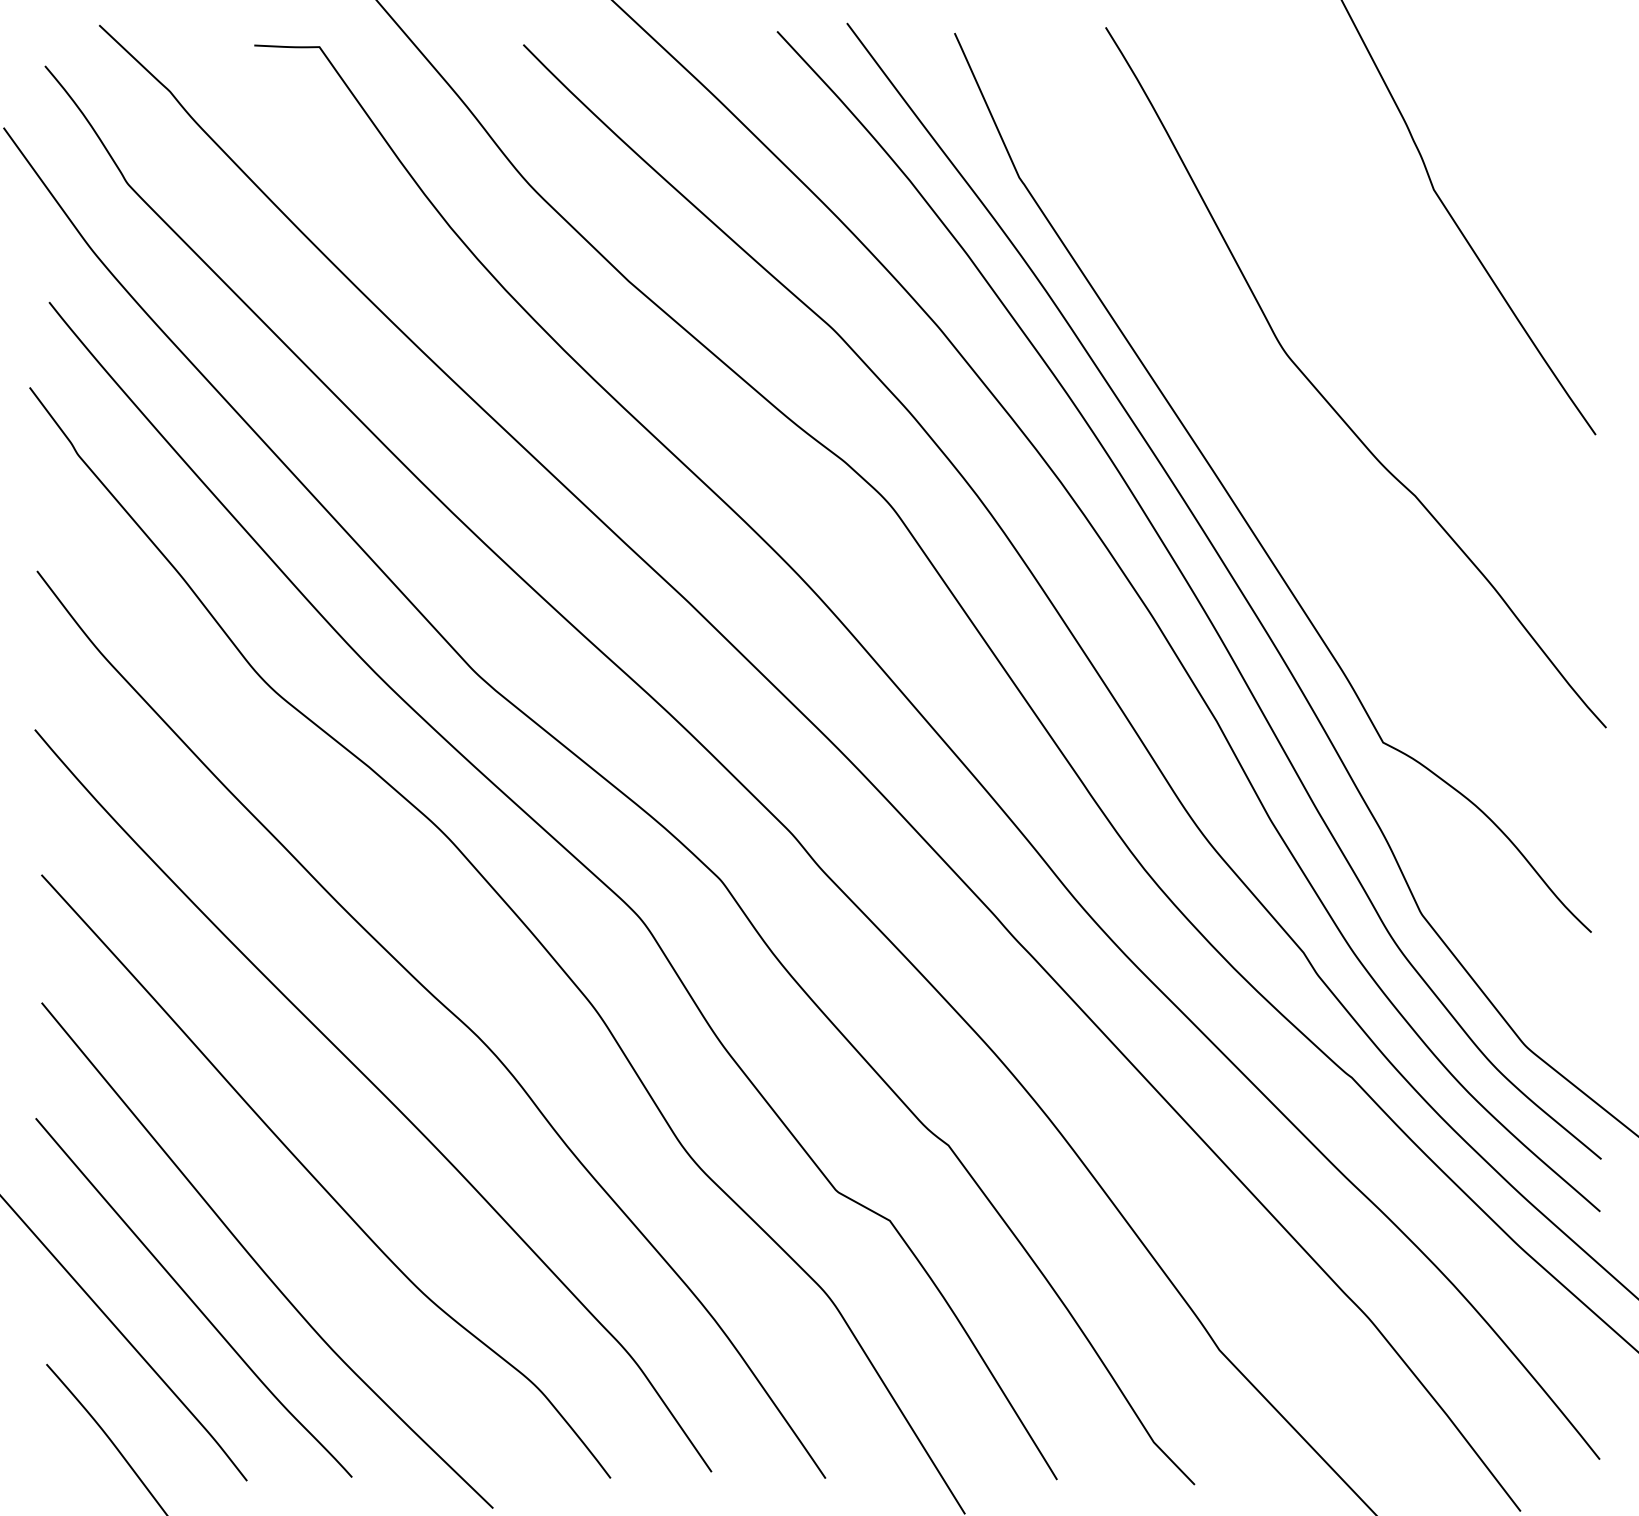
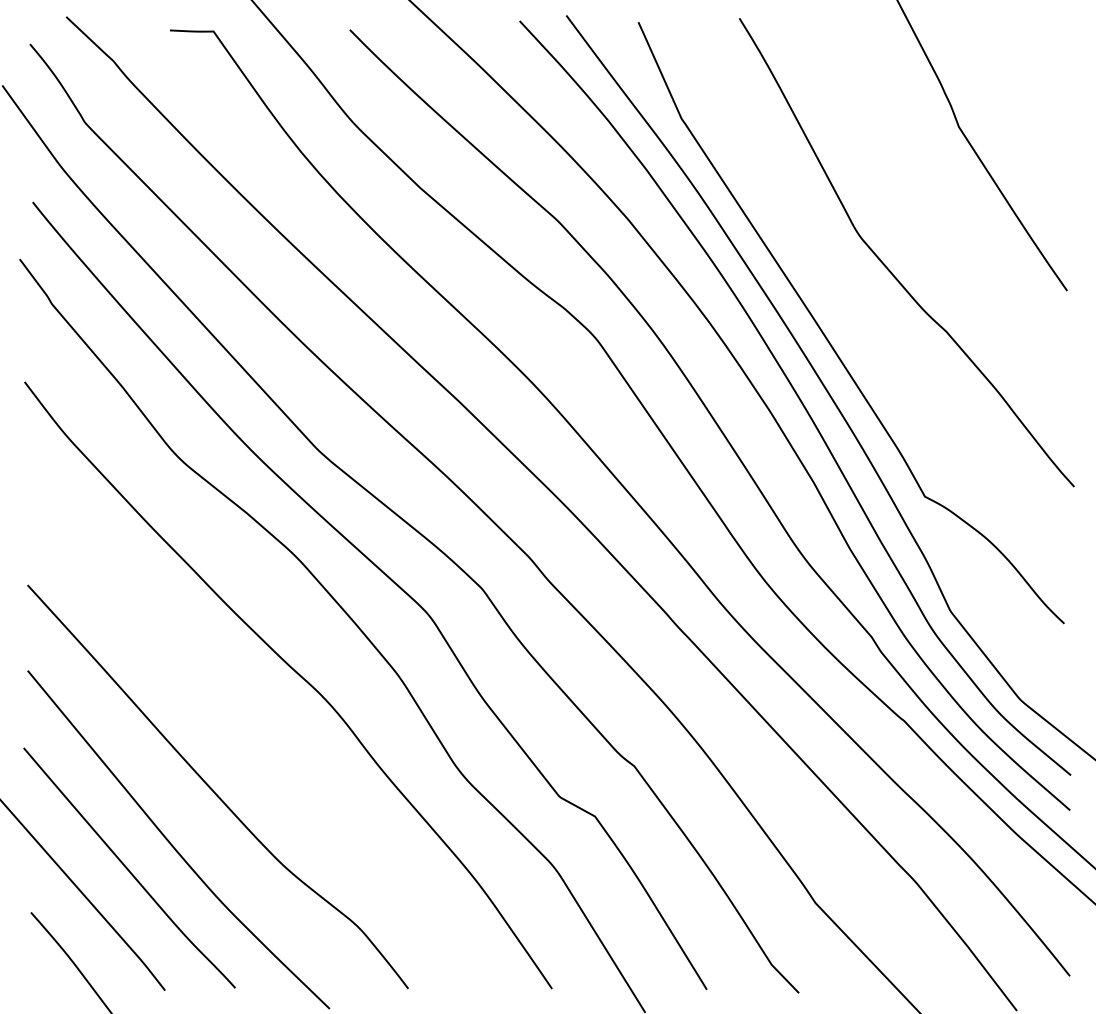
curve: (379, 1092) -> (253, 730), removed

